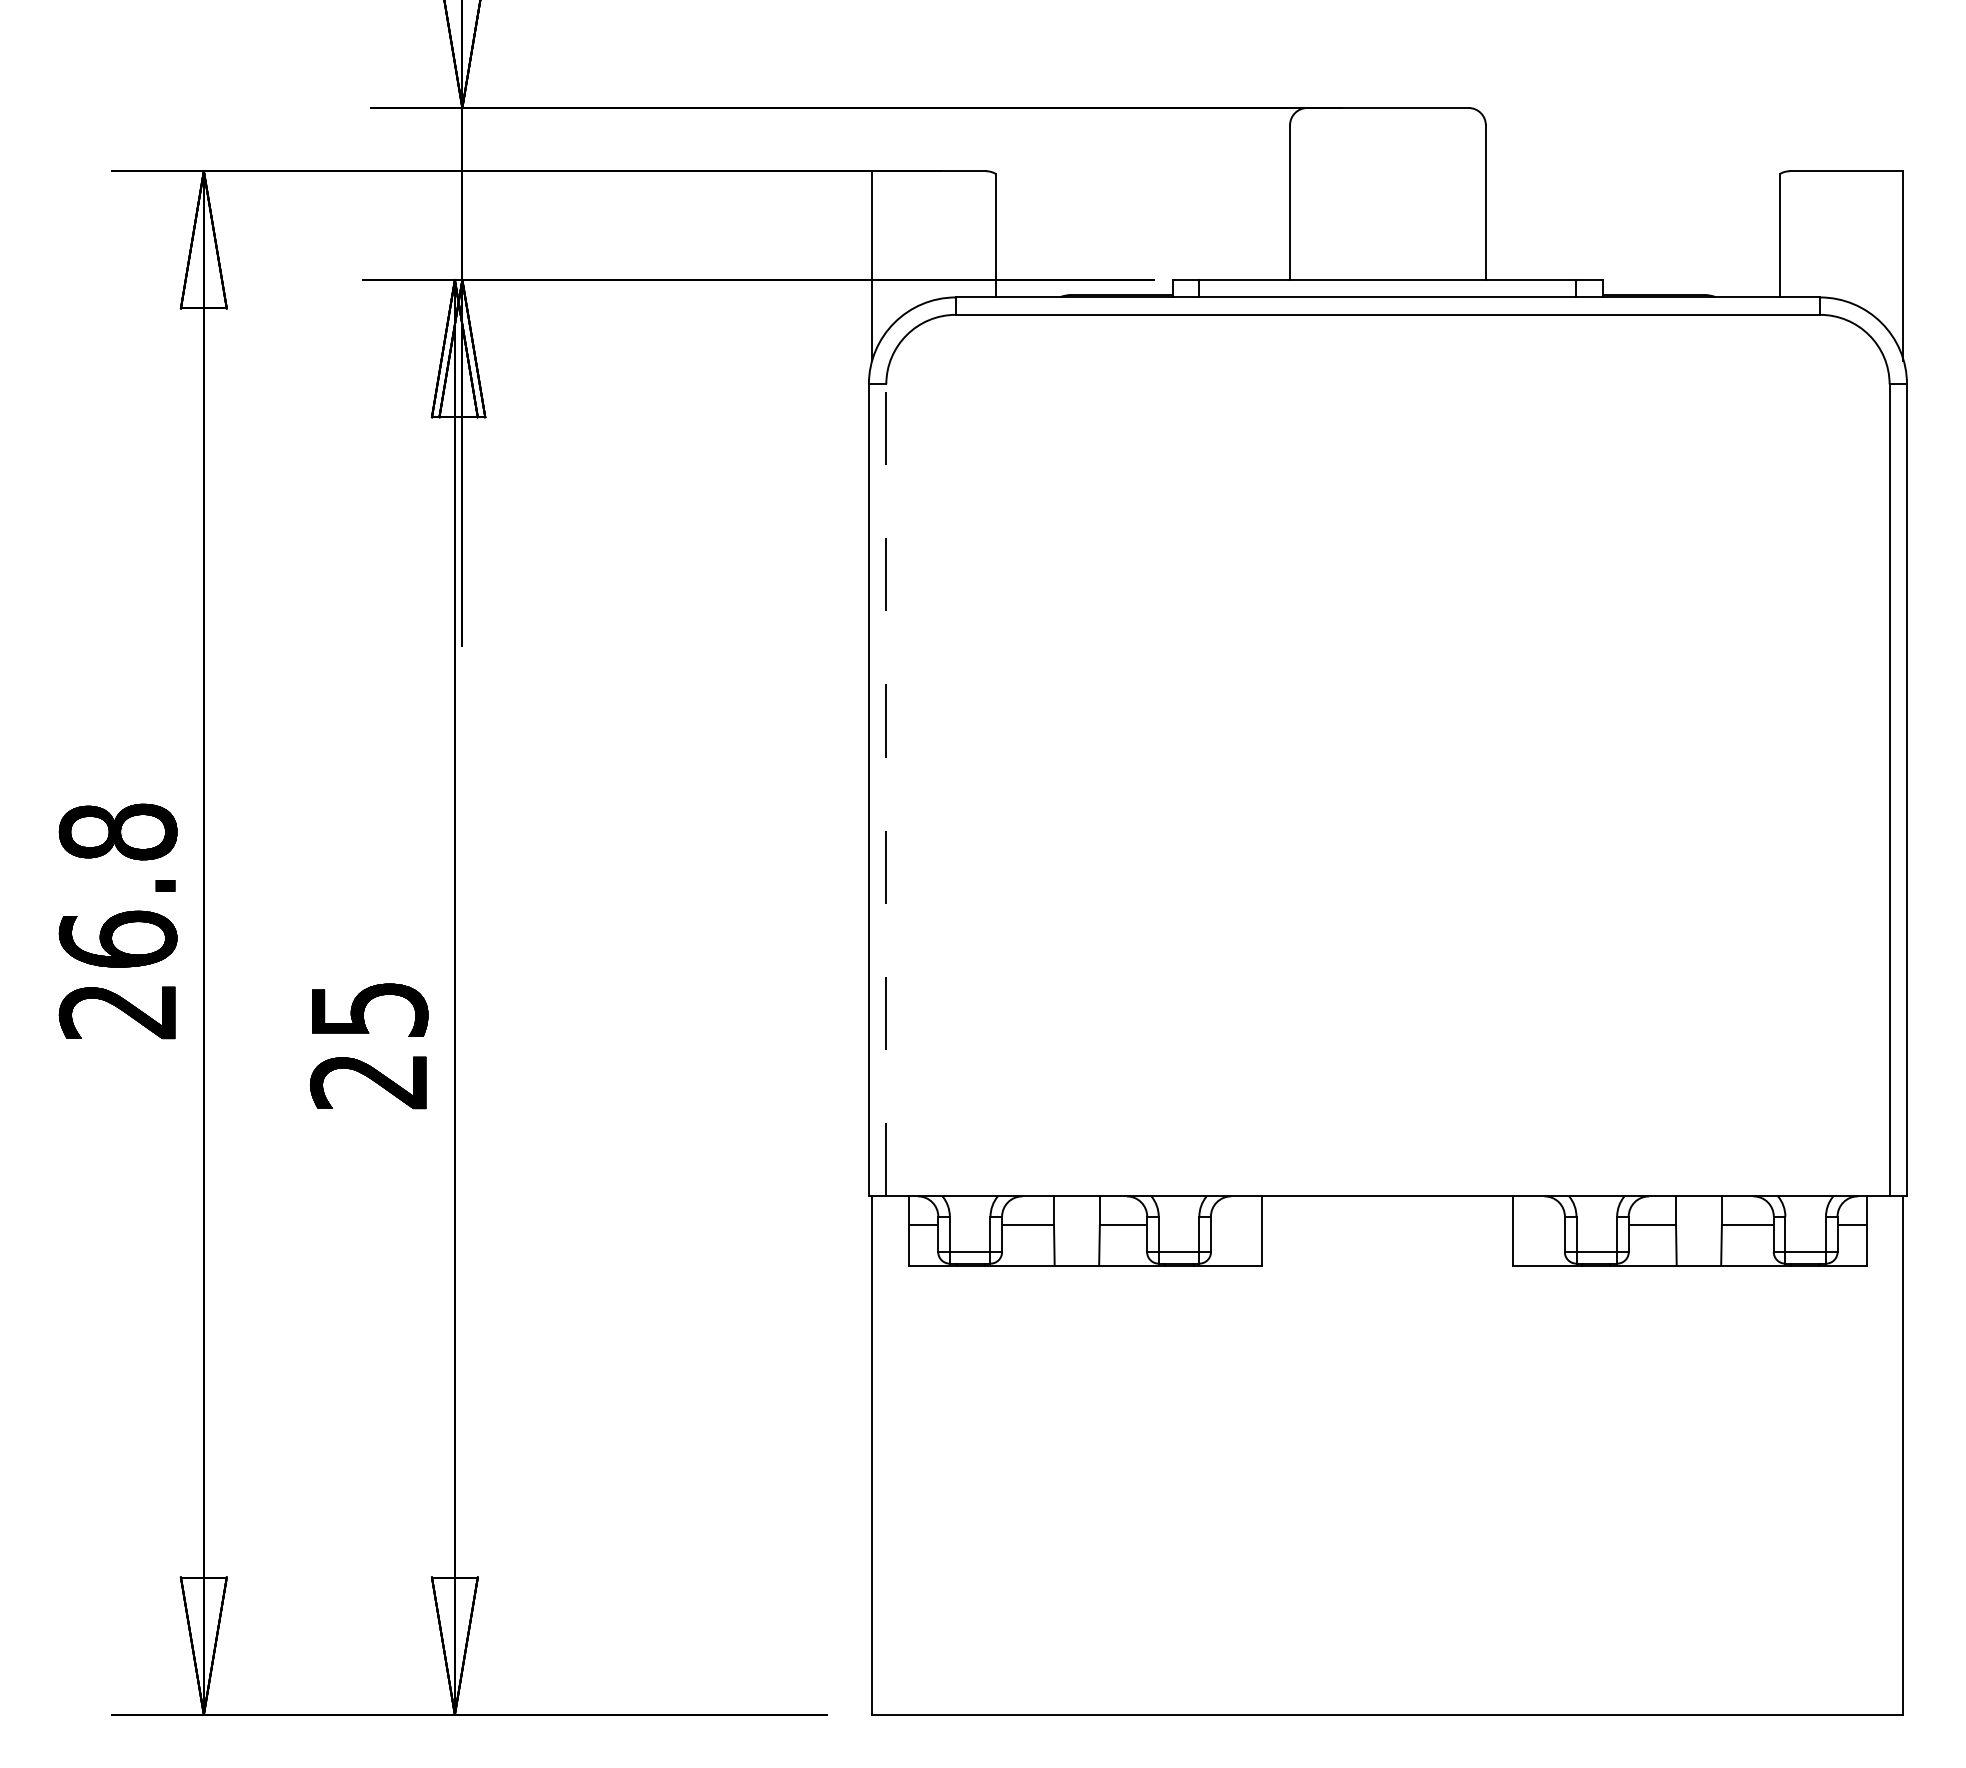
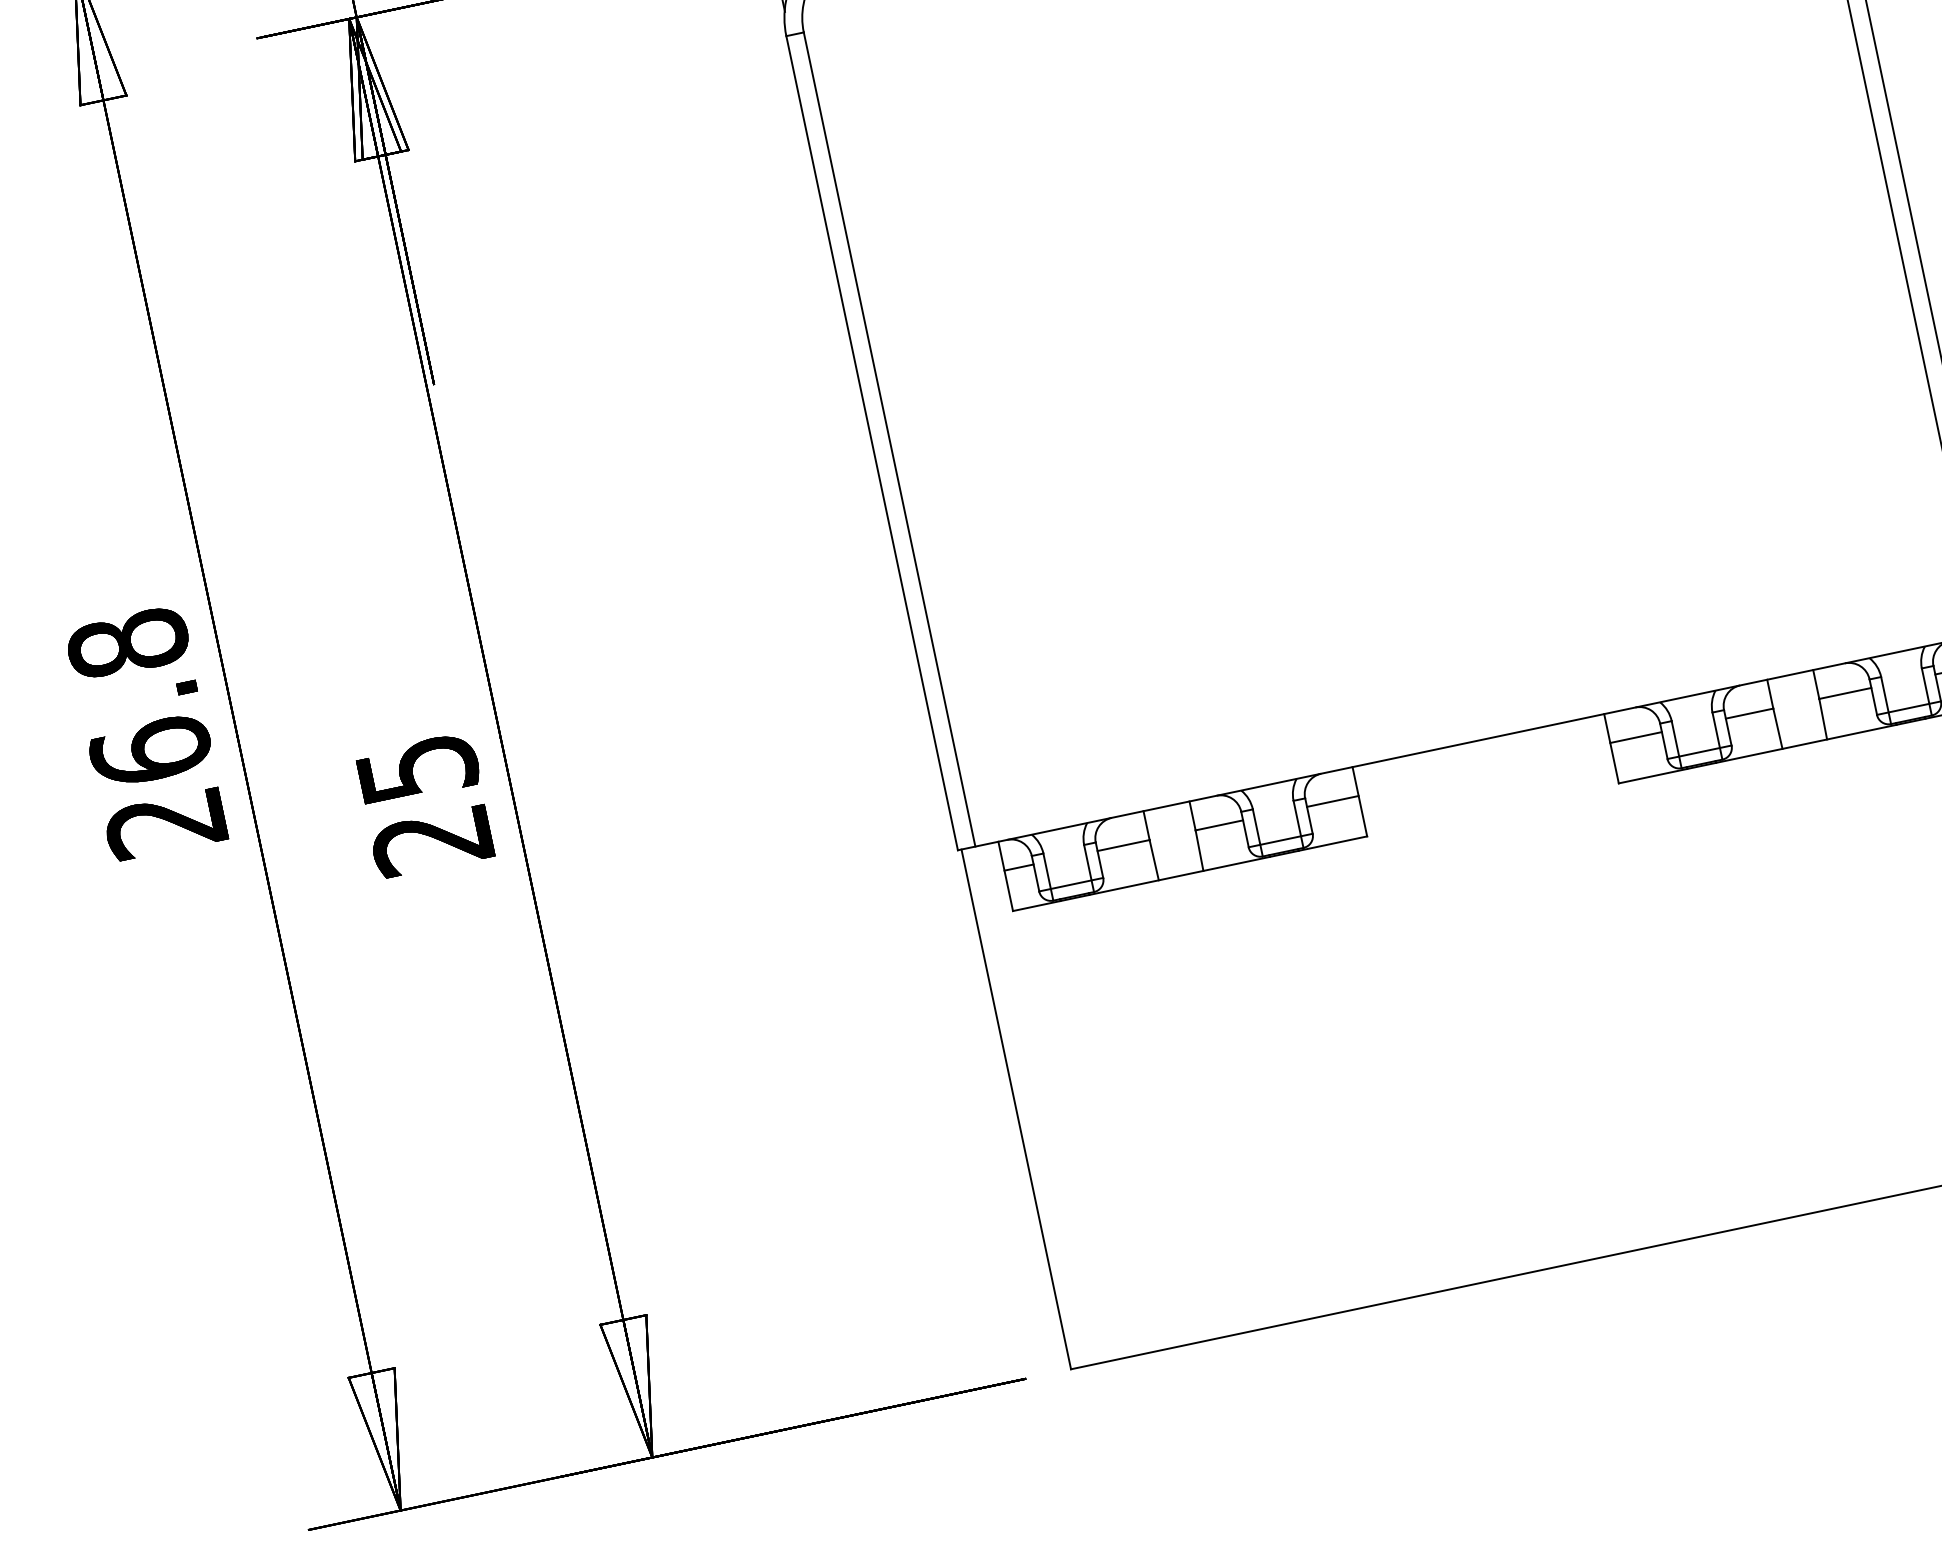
line: (886, 790) -> (889, 439), dashed -> solid
line: (1236, 1225) -> (1332, 801), added
line: (1538, 1225) -> (1635, 737), added

